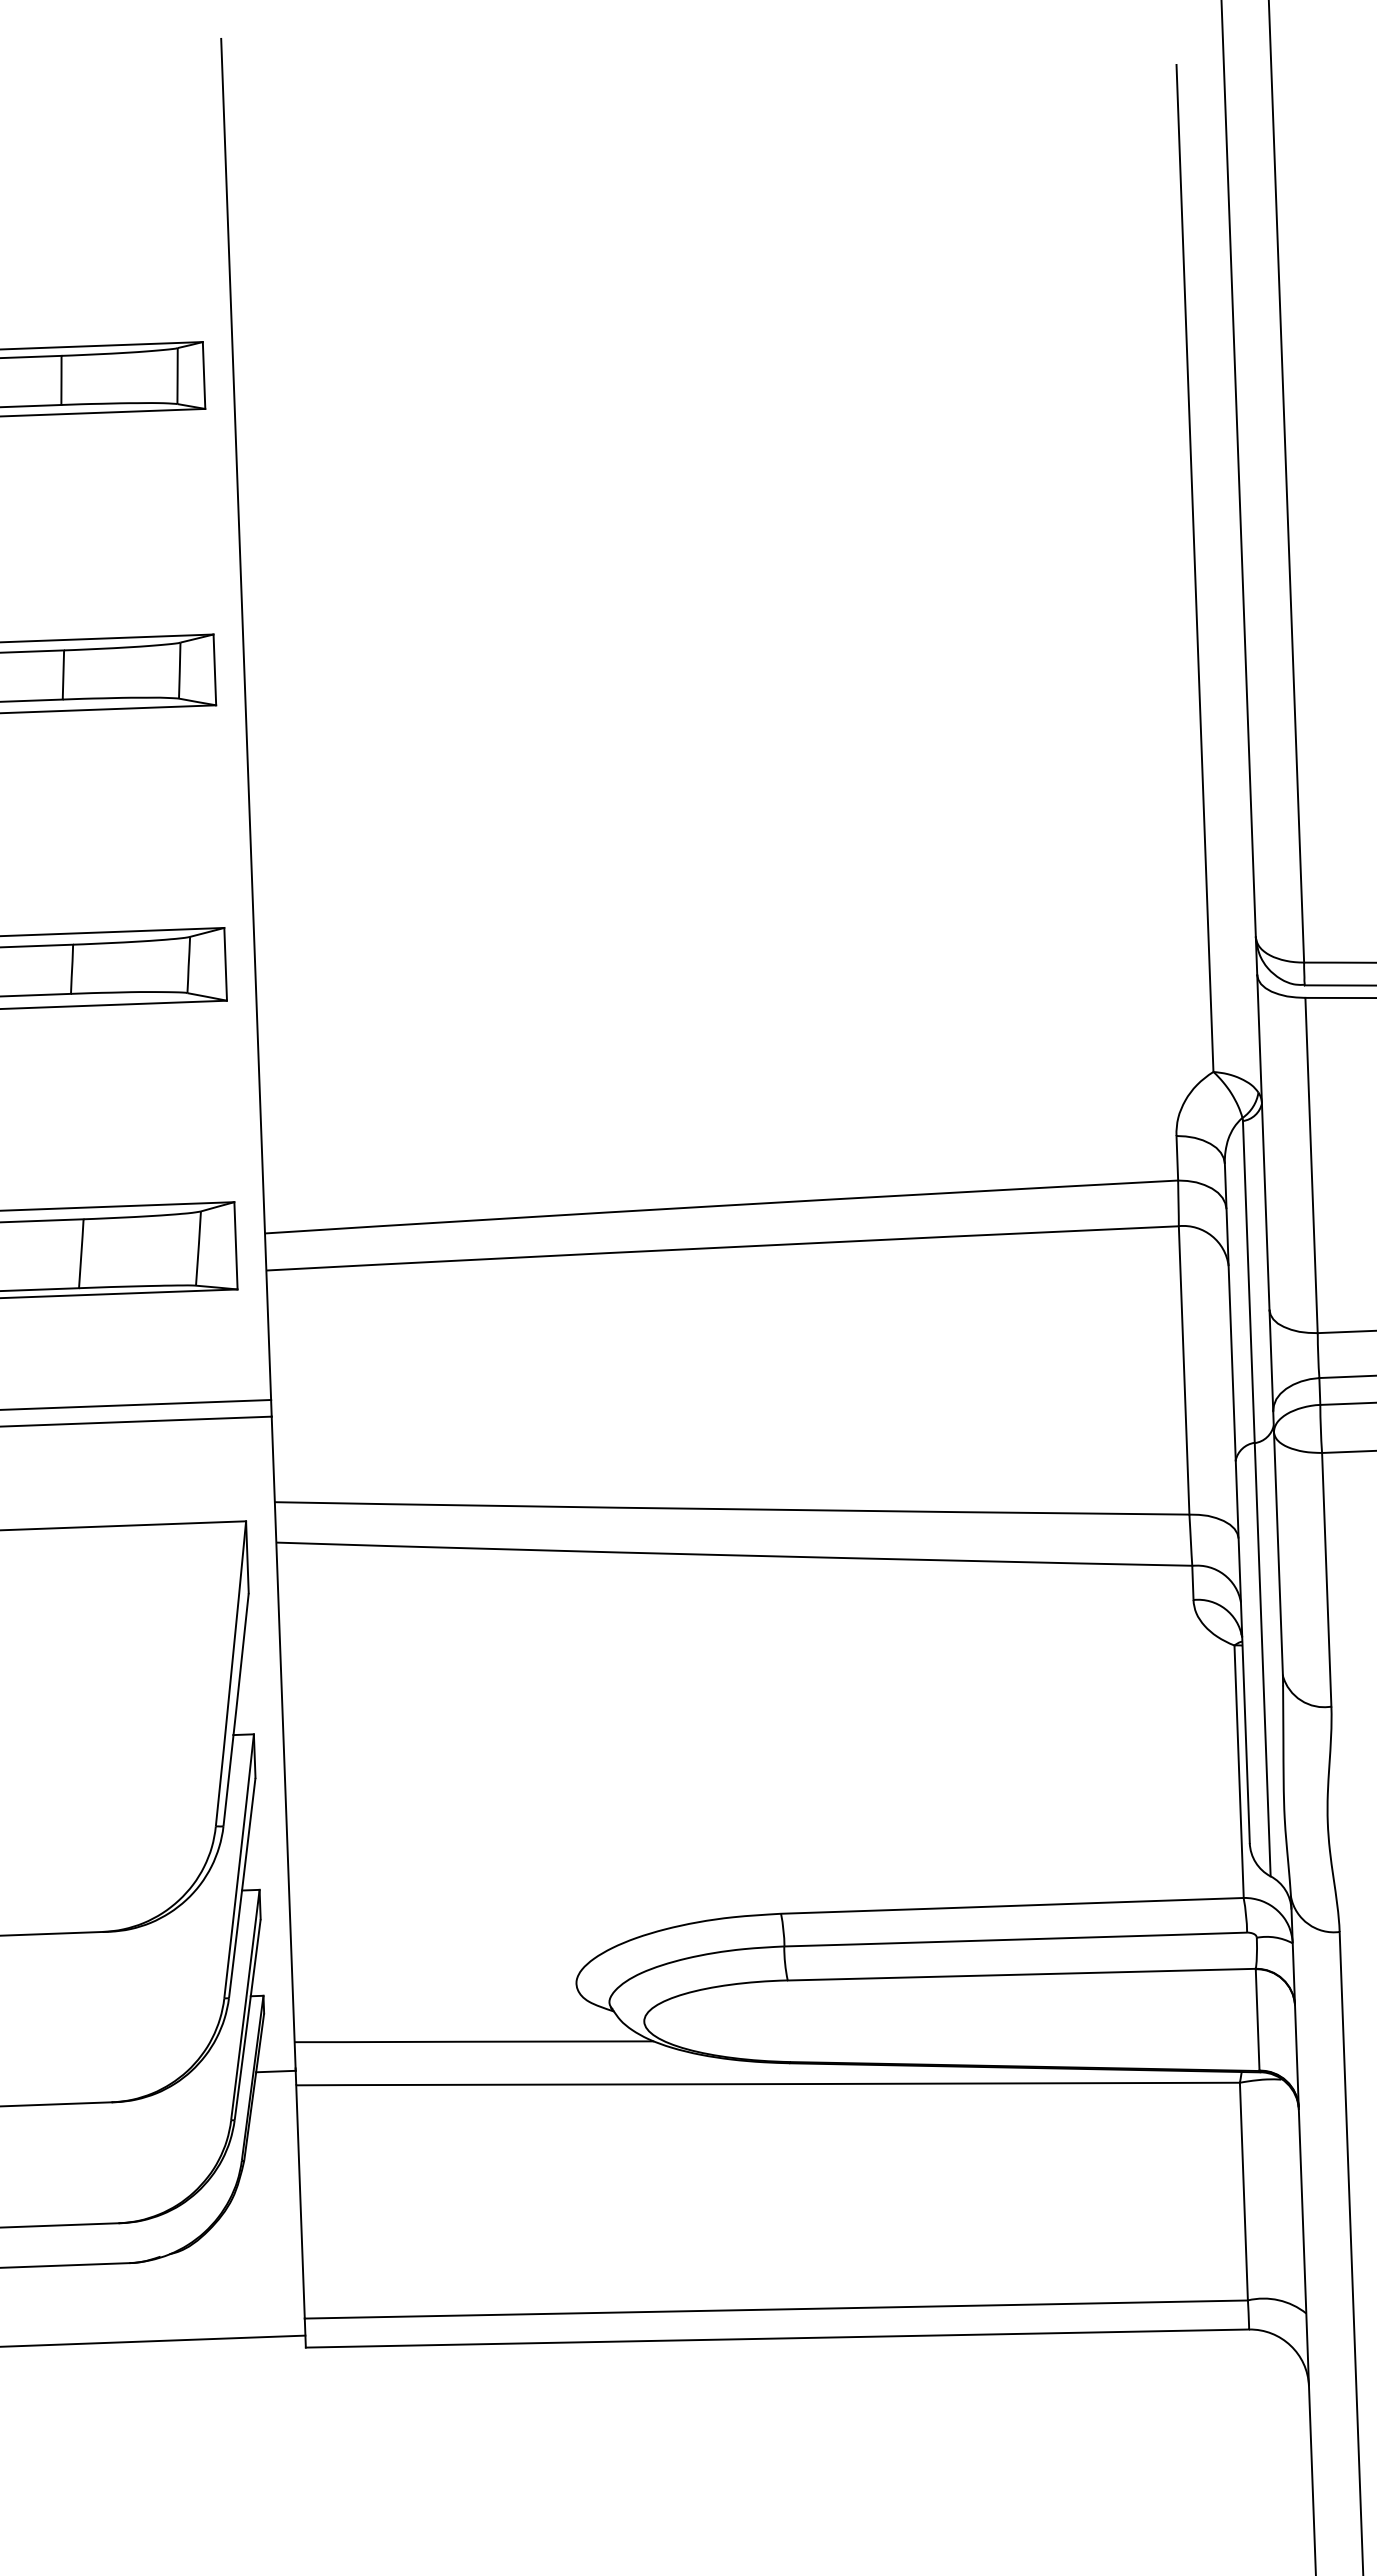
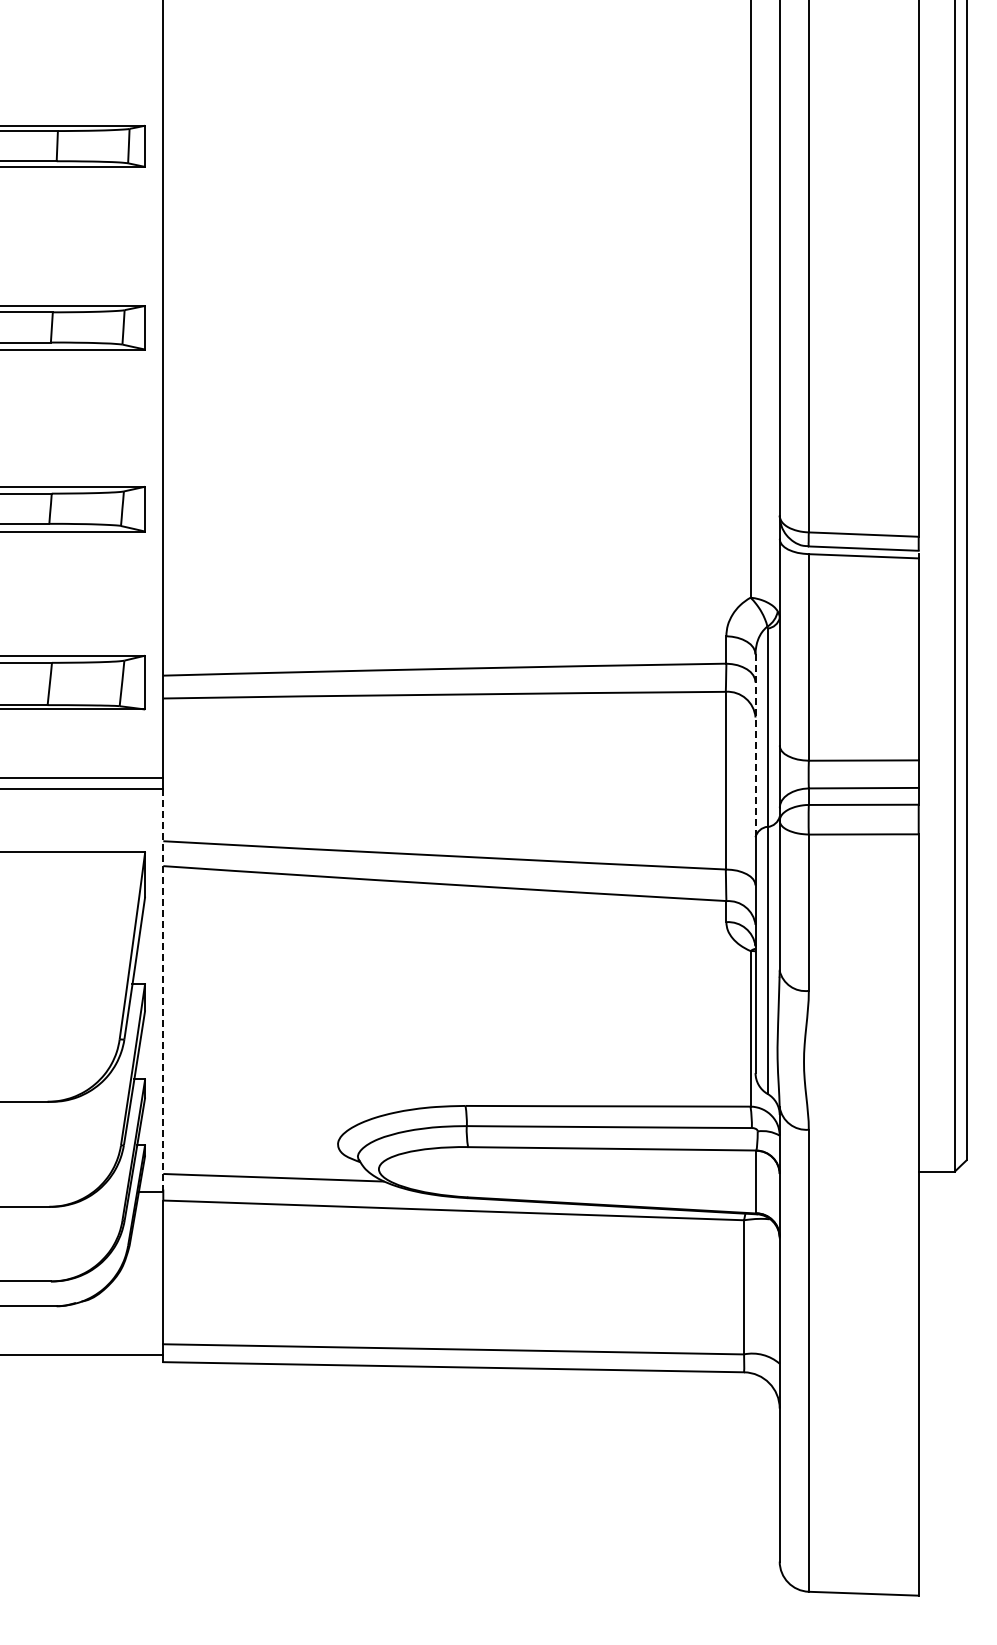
line: (1230, 1311) -> (755, 745), solid -> dashed
line: (284, 1744) -> (163, 990), solid -> dashed

